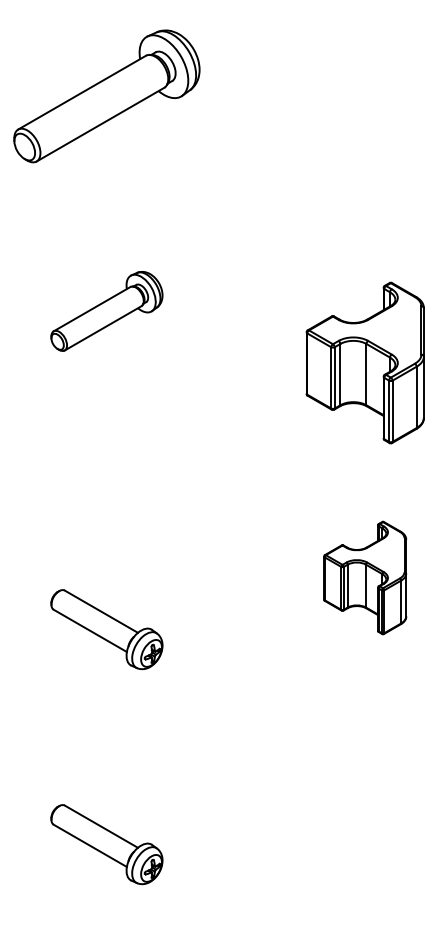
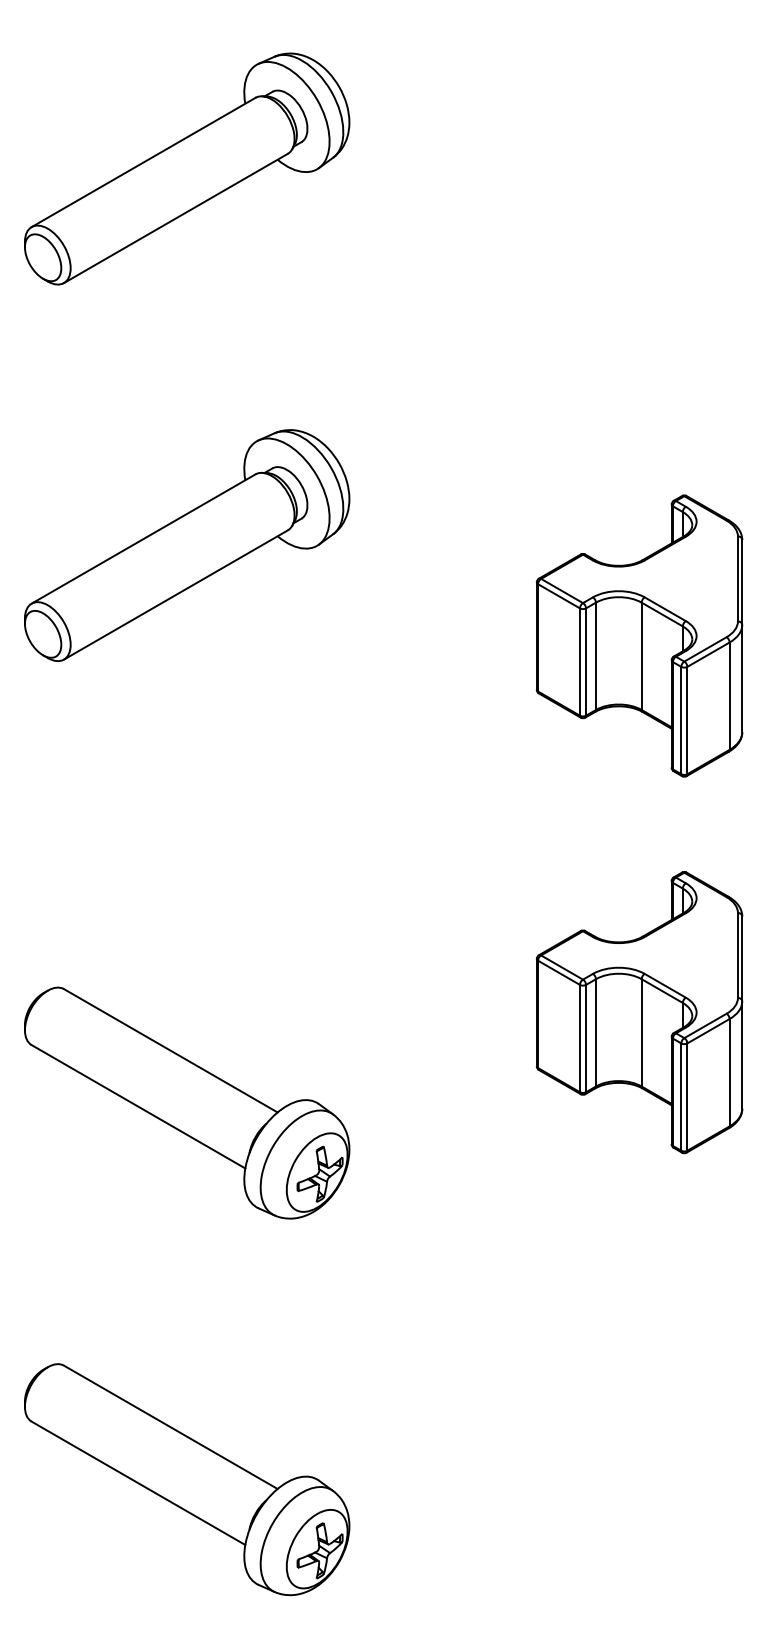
part: (106, 311) -> (186, 545), size x1.67
part: (364, 577) -> (638, 1011), size x1.43
part: (106, 629) -> (186, 1102), size x1.67
part: (106, 844) -> (186, 1479), size x1.67

